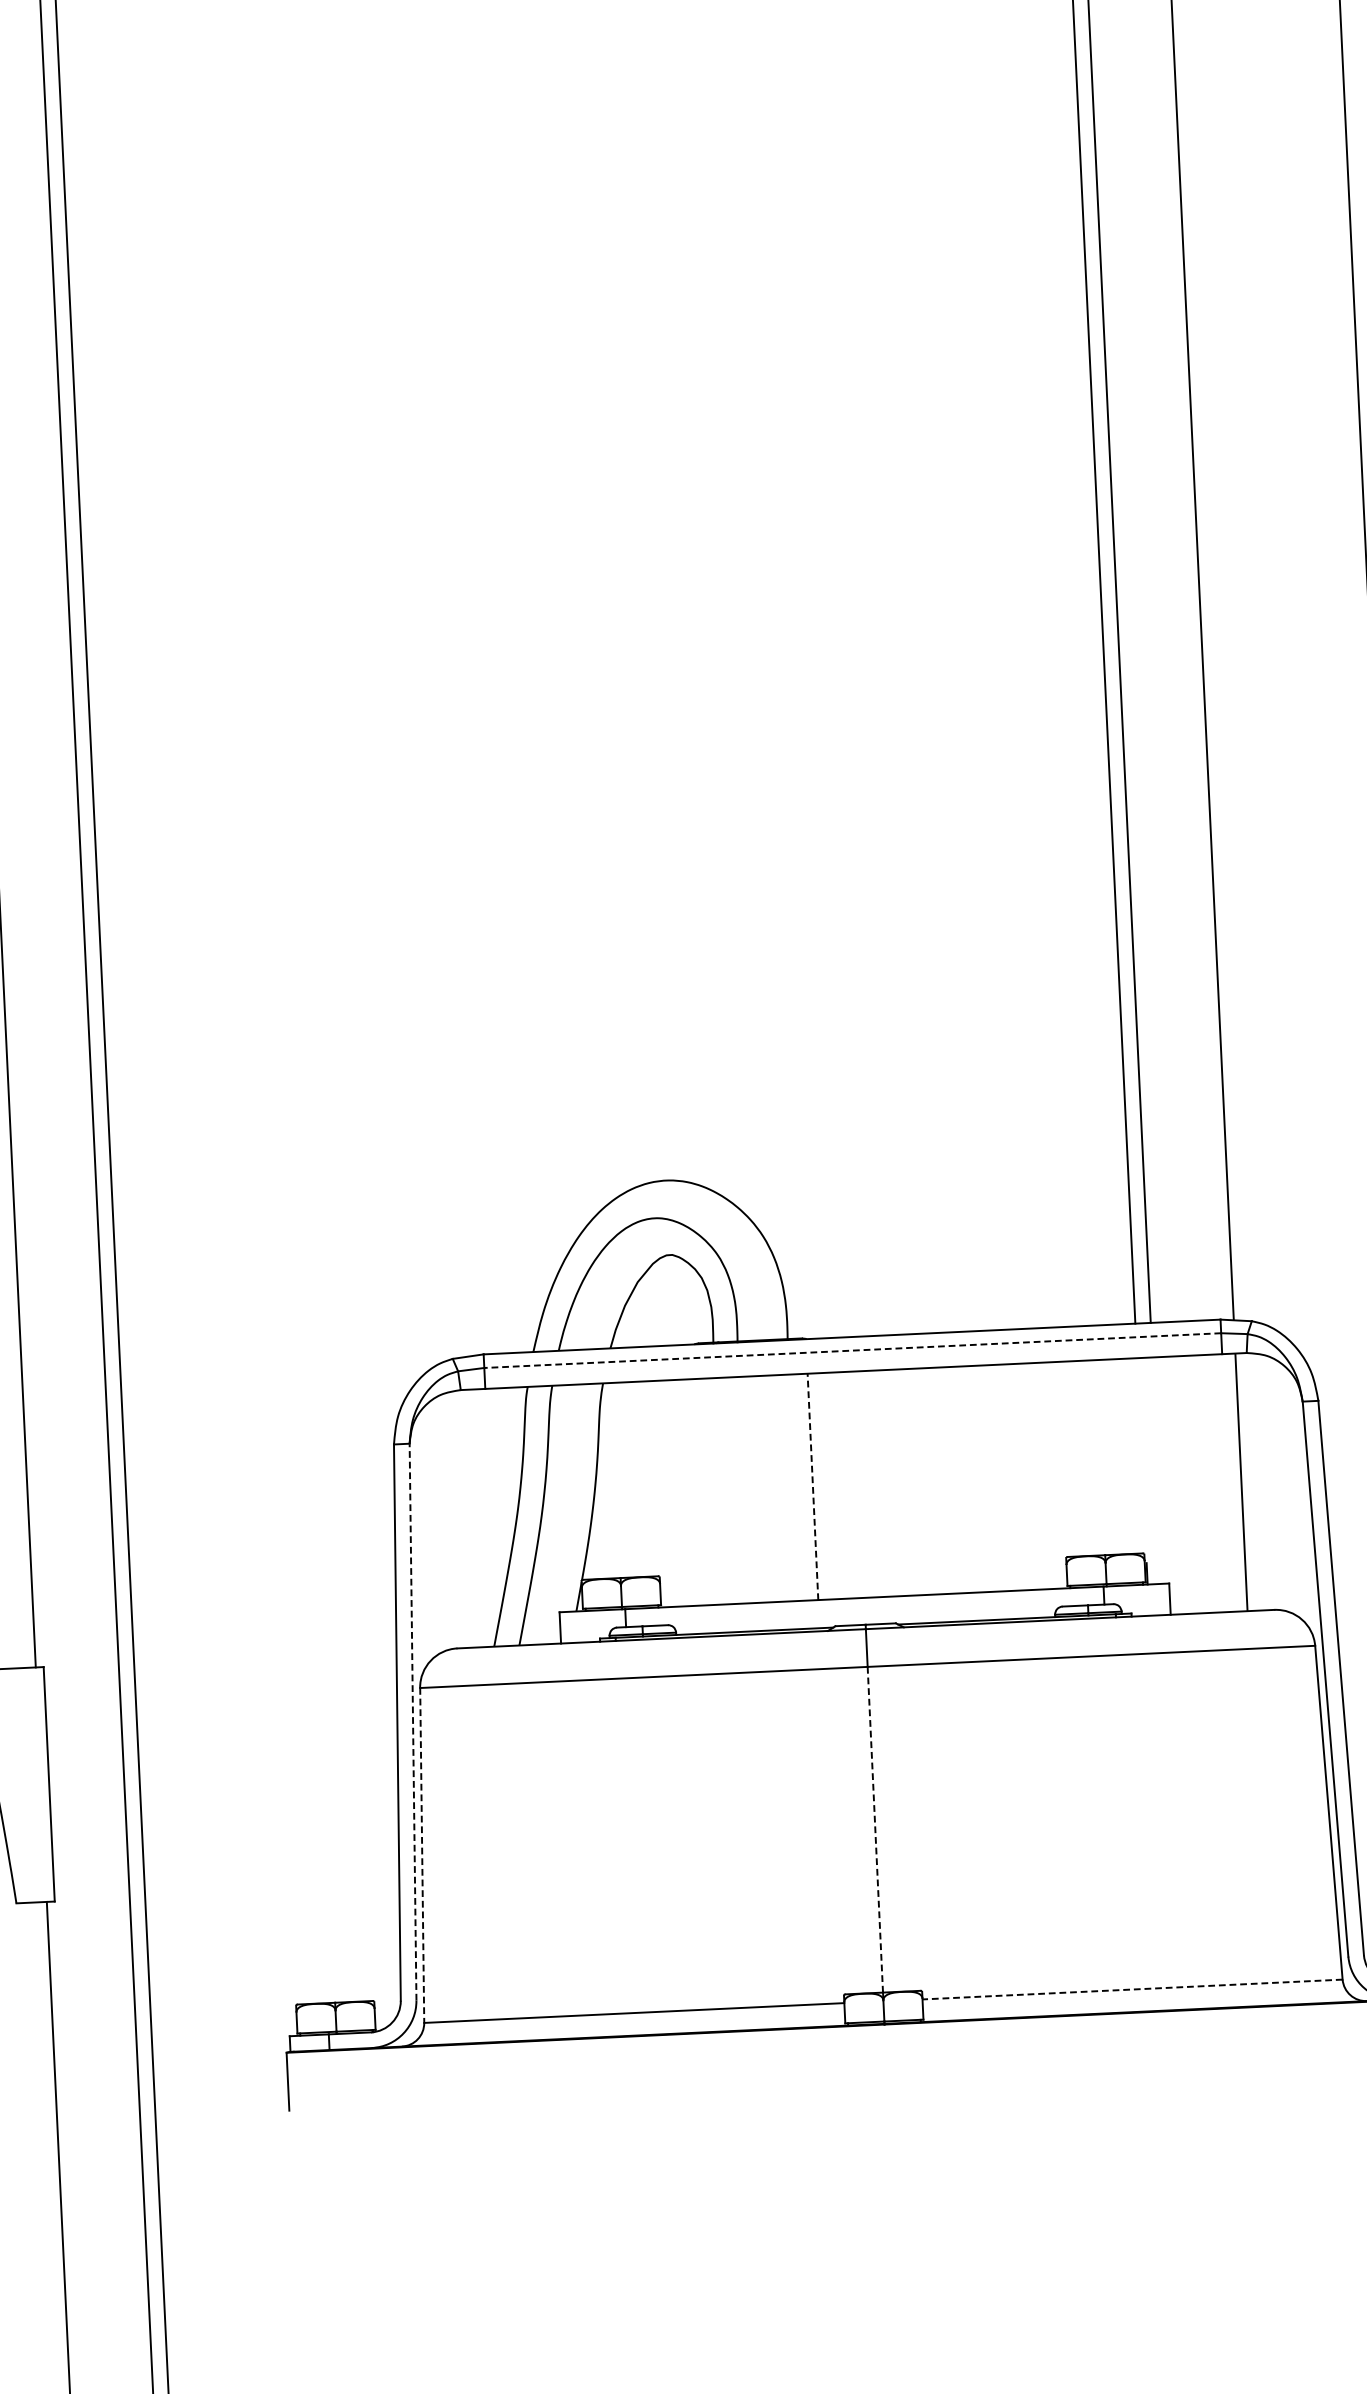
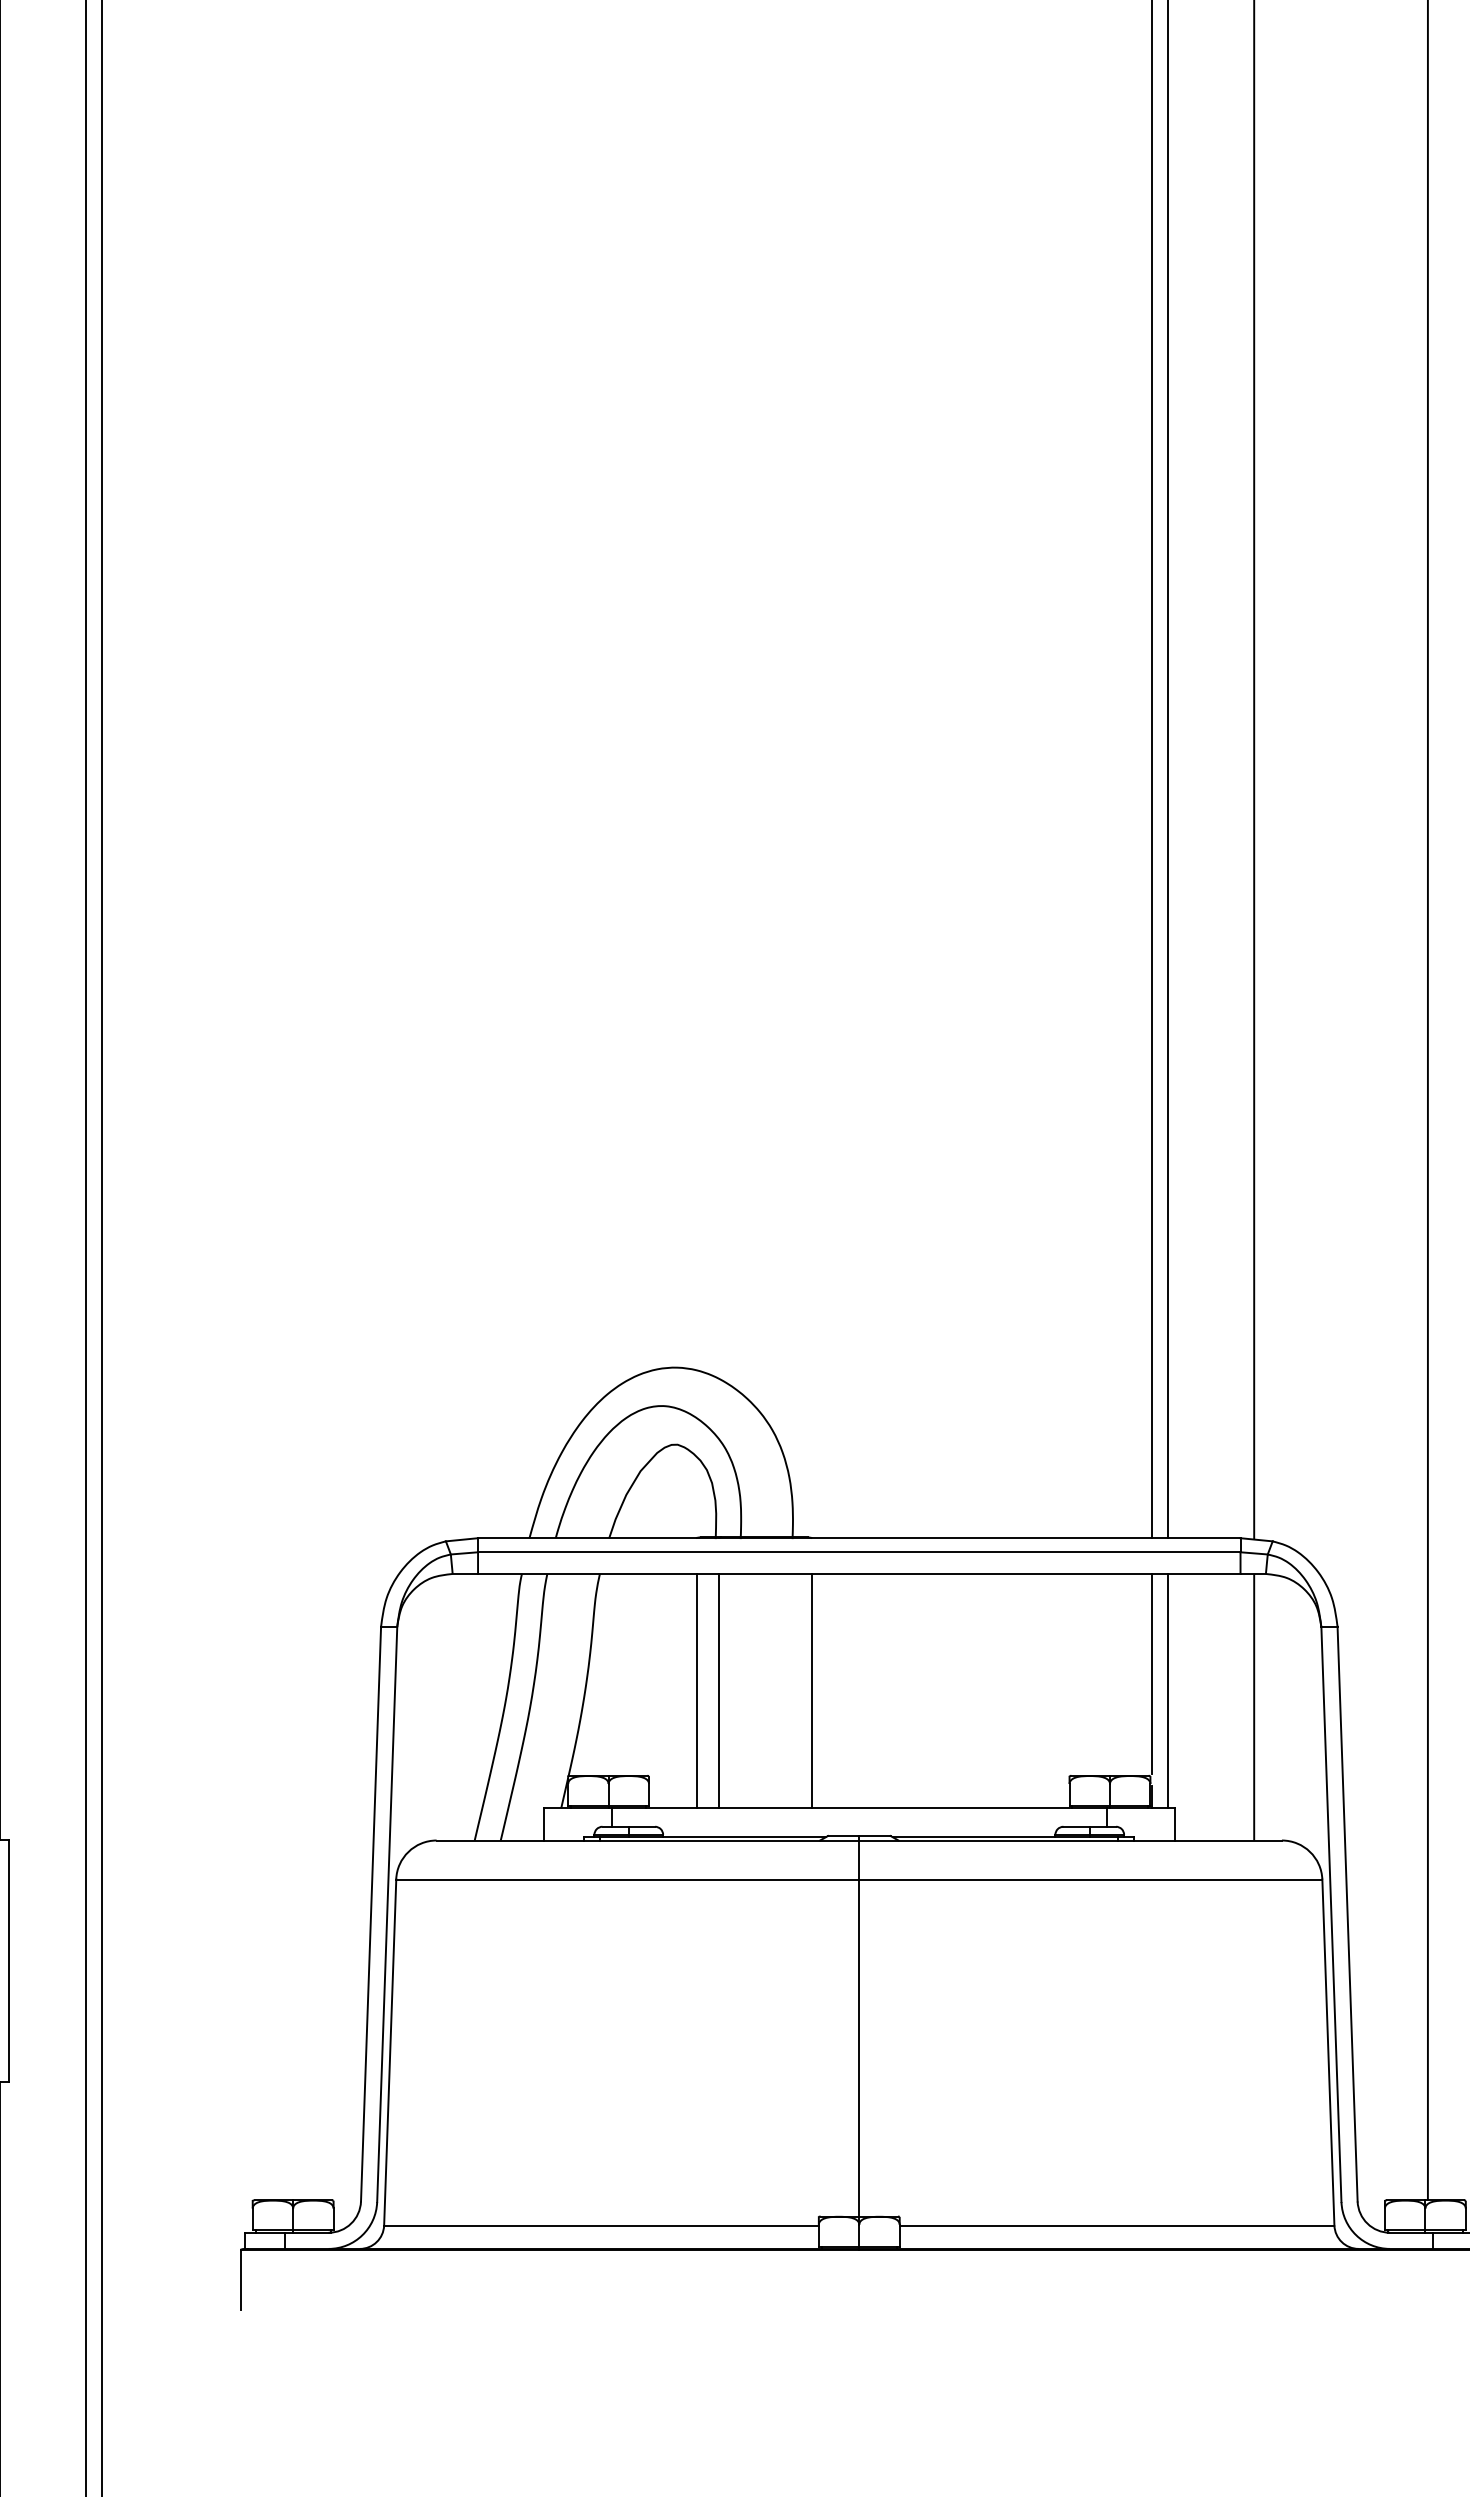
line: (852, 1350) -> (858, 1552), dashed -> solid
line: (1141, 1454) -> (1152, 1673), added
line: (1157, 1470) -> (1168, 1690), added
line: (812, 1486) -> (811, 1690), dashed -> solid
line: (722, 1490) -> (718, 1690), added
line: (701, 1491) -> (696, 1690), added
line: (413, 1722) -> (387, 1914), dashed -> solid
line: (875, 1830) -> (859, 2048), dashed -> solid
line: (422, 1856) -> (390, 2053), dashed -> solid
line: (1132, 1989) -> (1116, 2225), dashed -> solid

